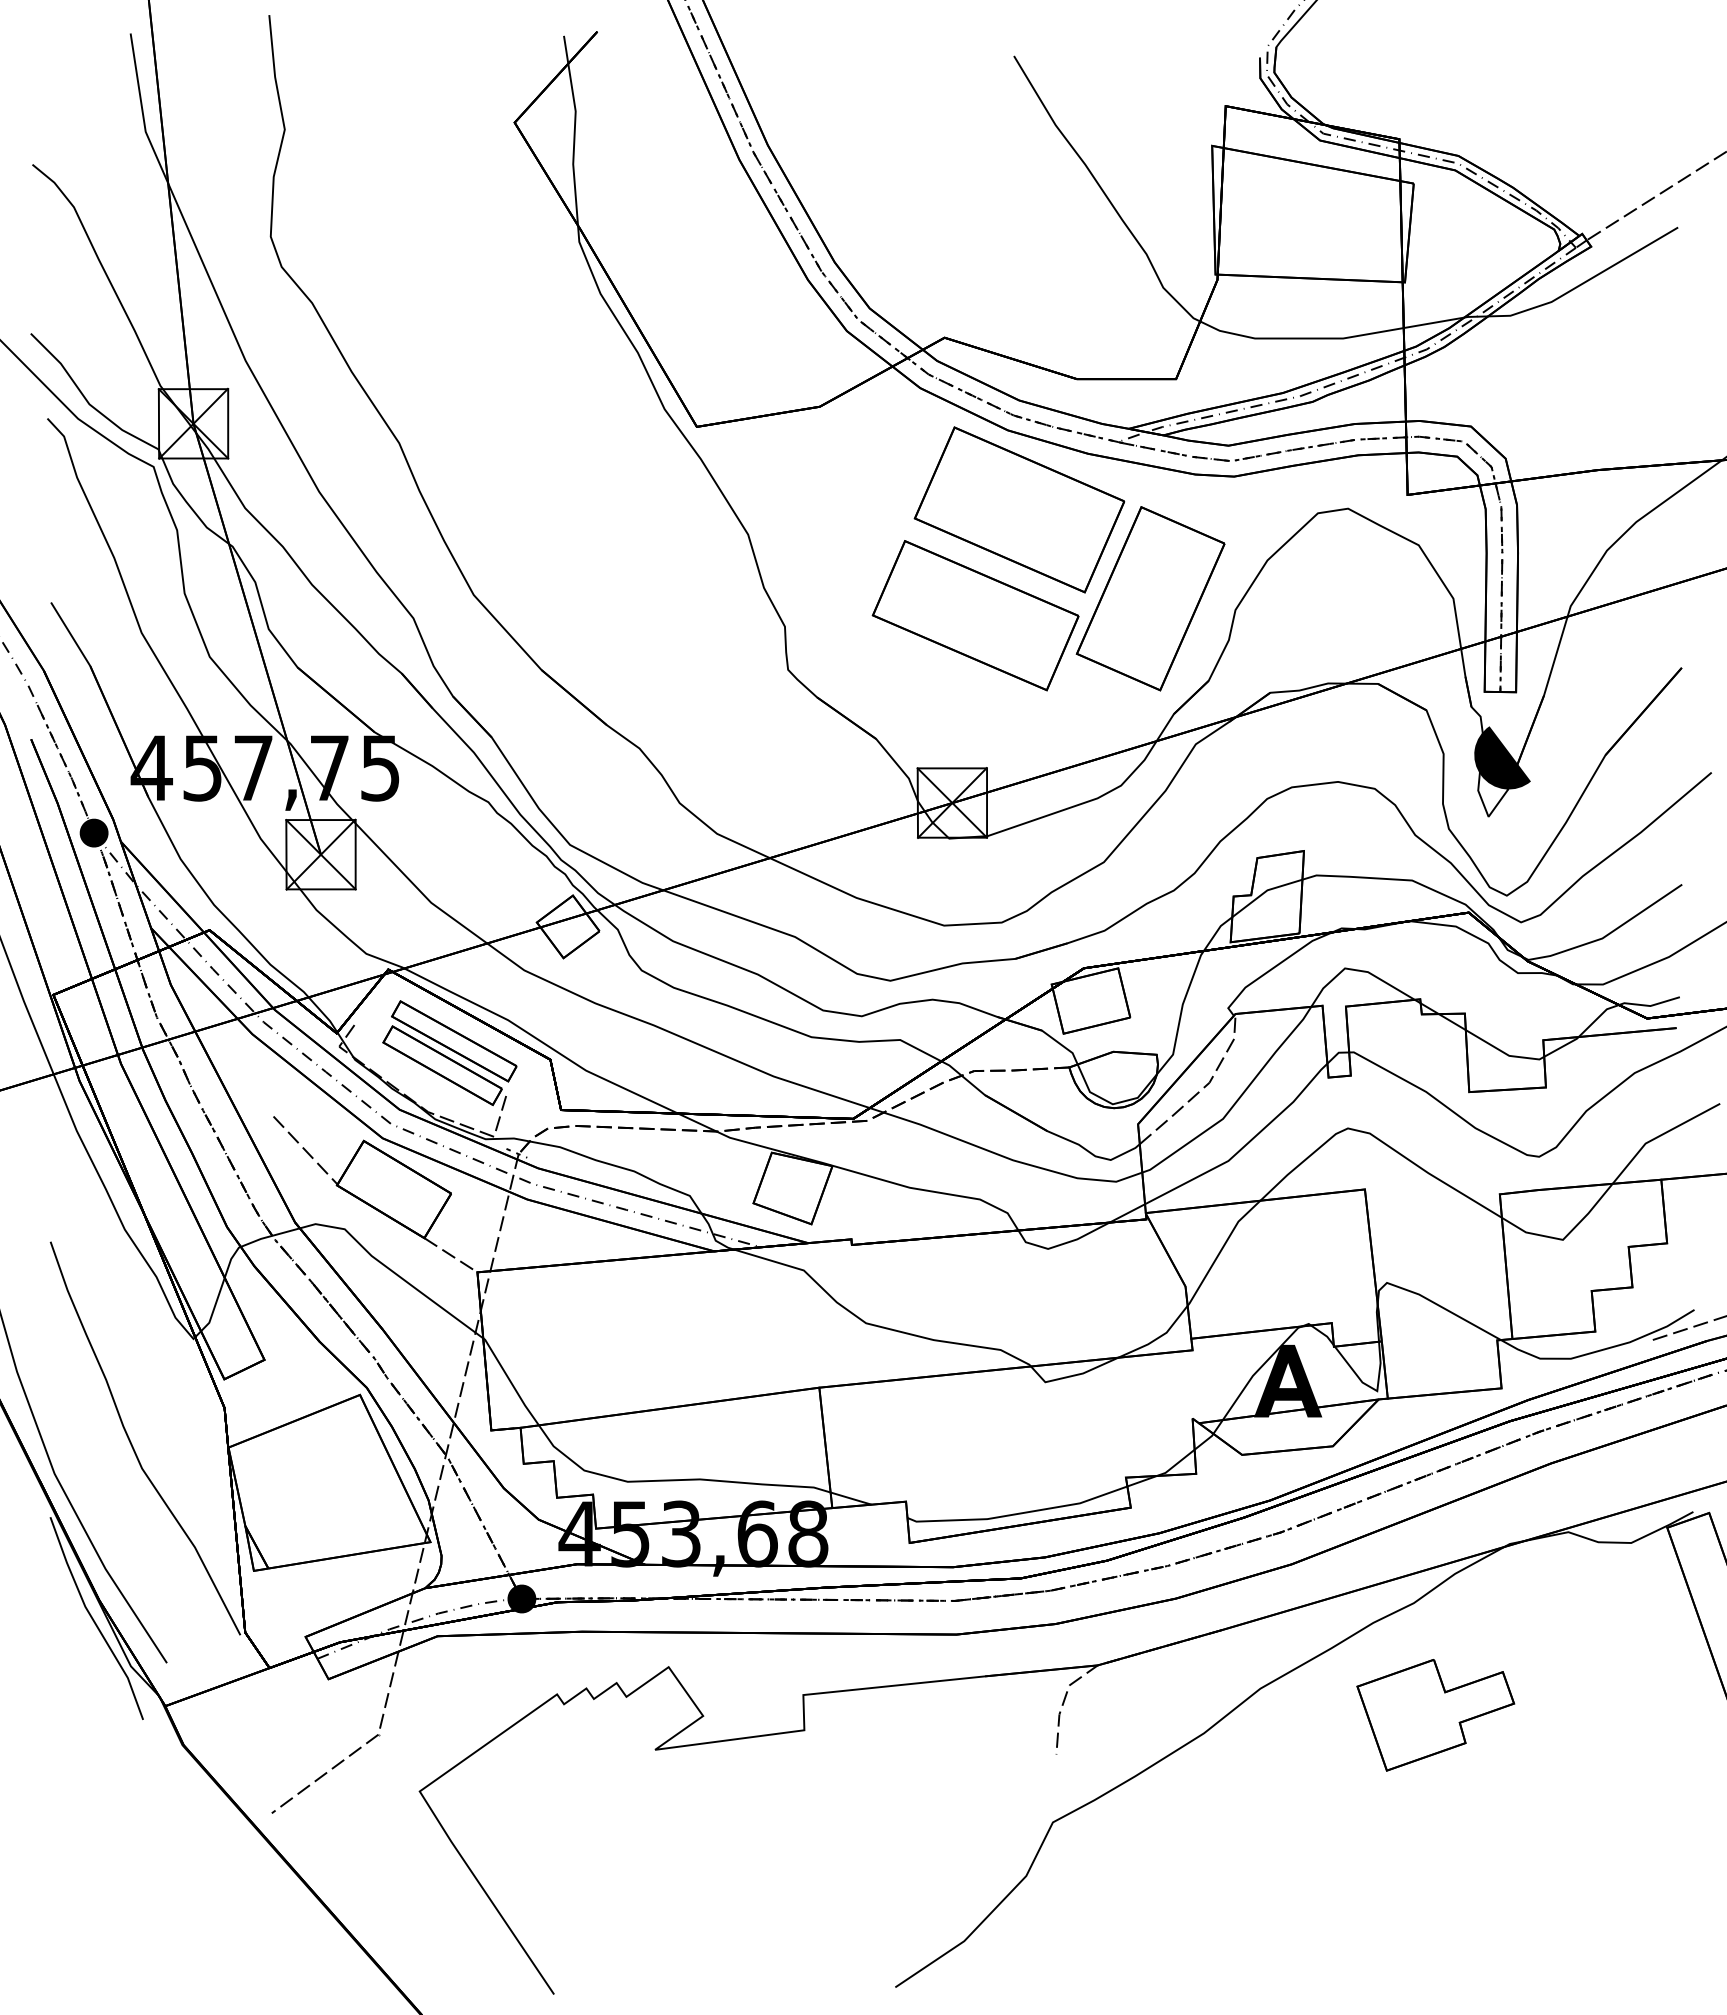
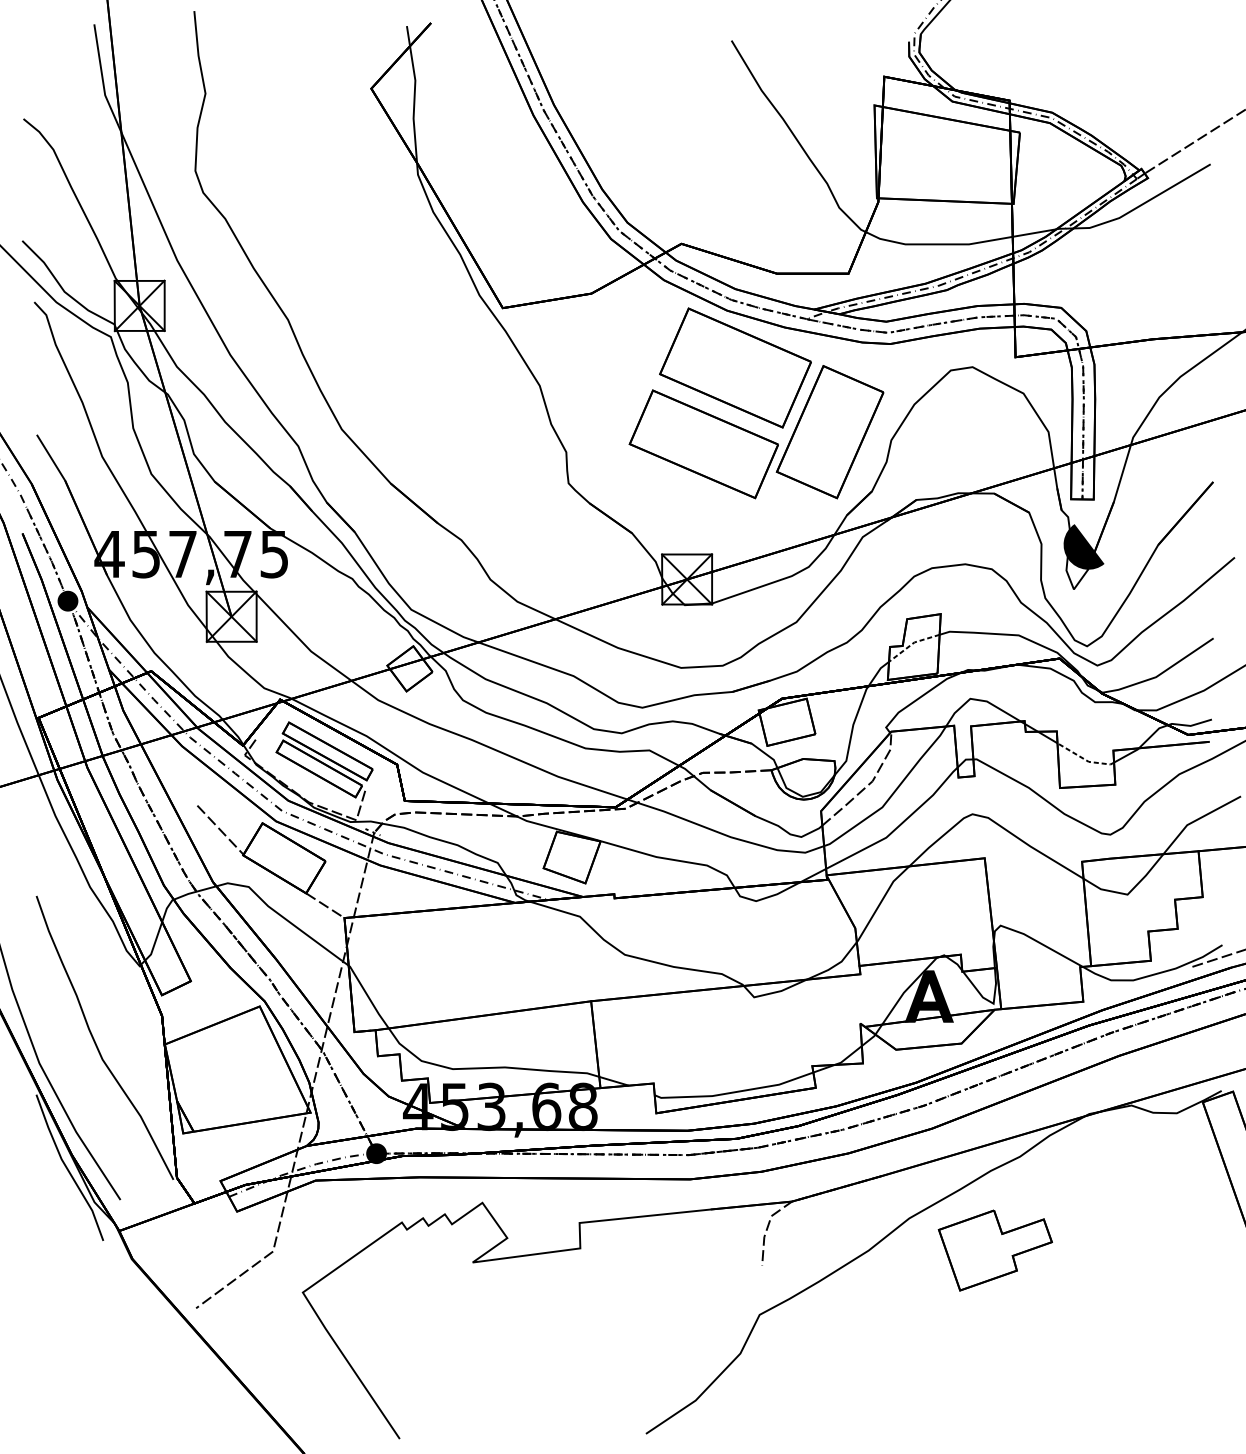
line: (1264, 892) -> (912, 644), solid -> dashed
line: (1504, 1052) -> (1085, 759), solid -> dashed
part: (1435, 1715) -> (995, 1250), moved

